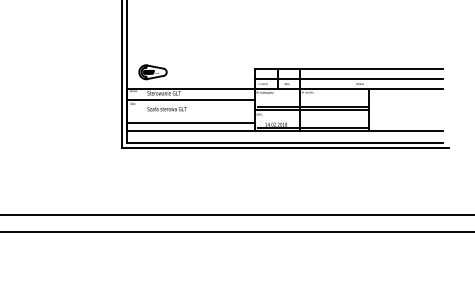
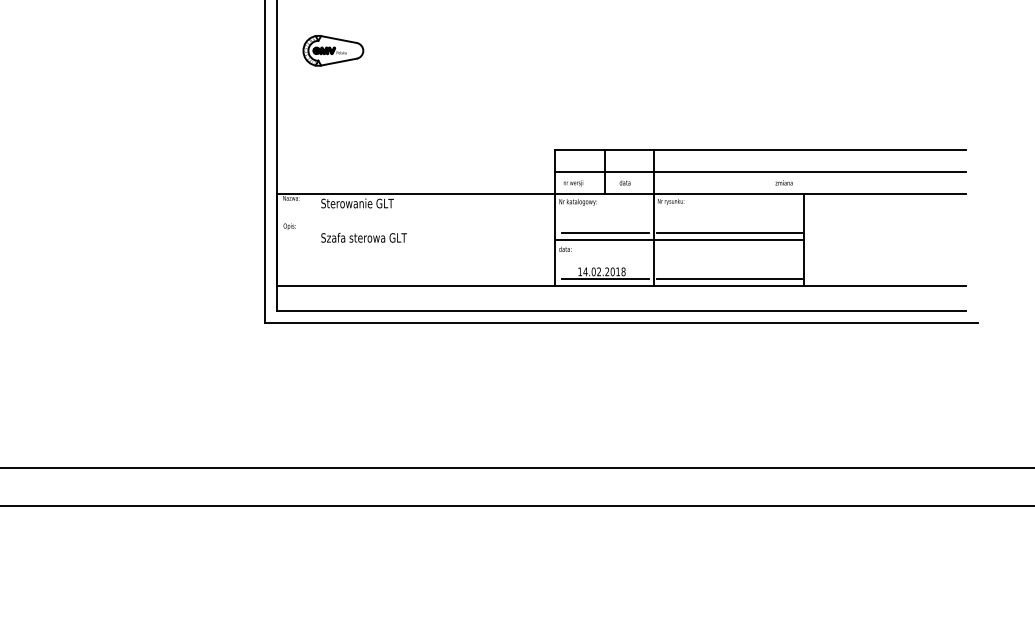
part: (152, 72) -> (332, 51), moved
line: (190, 99) -> (415, 216), removed
line: (190, 122) -> (415, 267), removed

